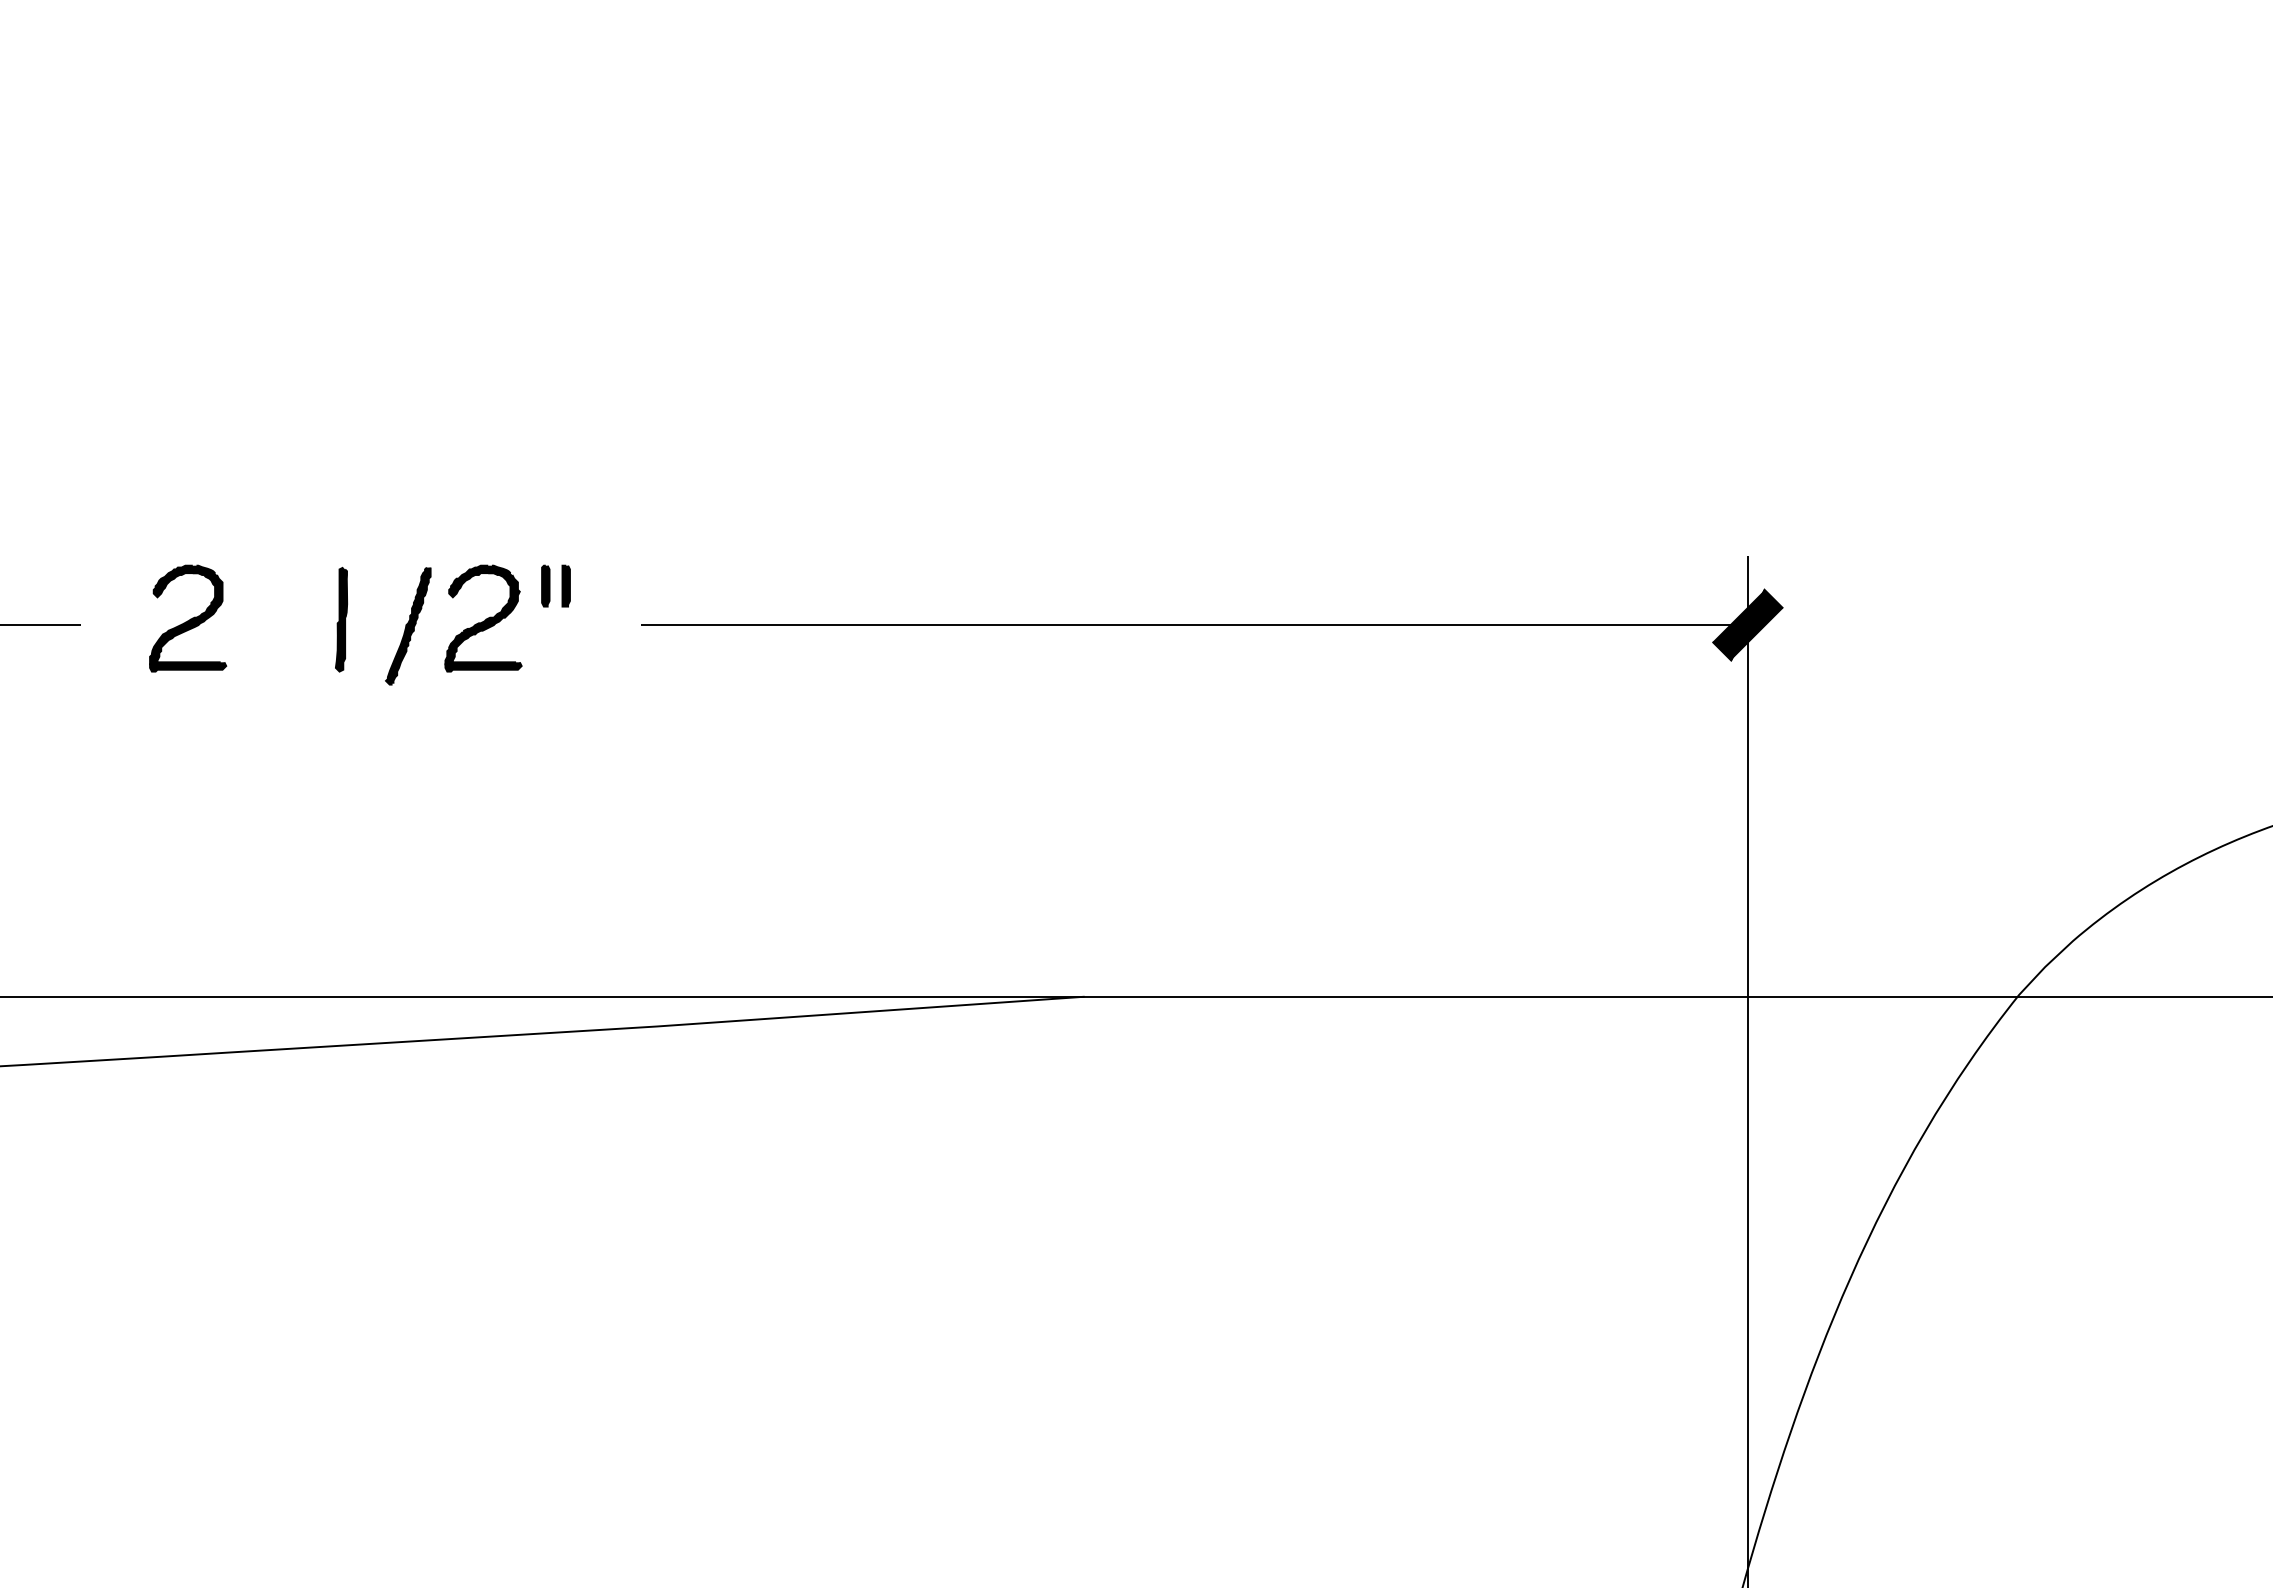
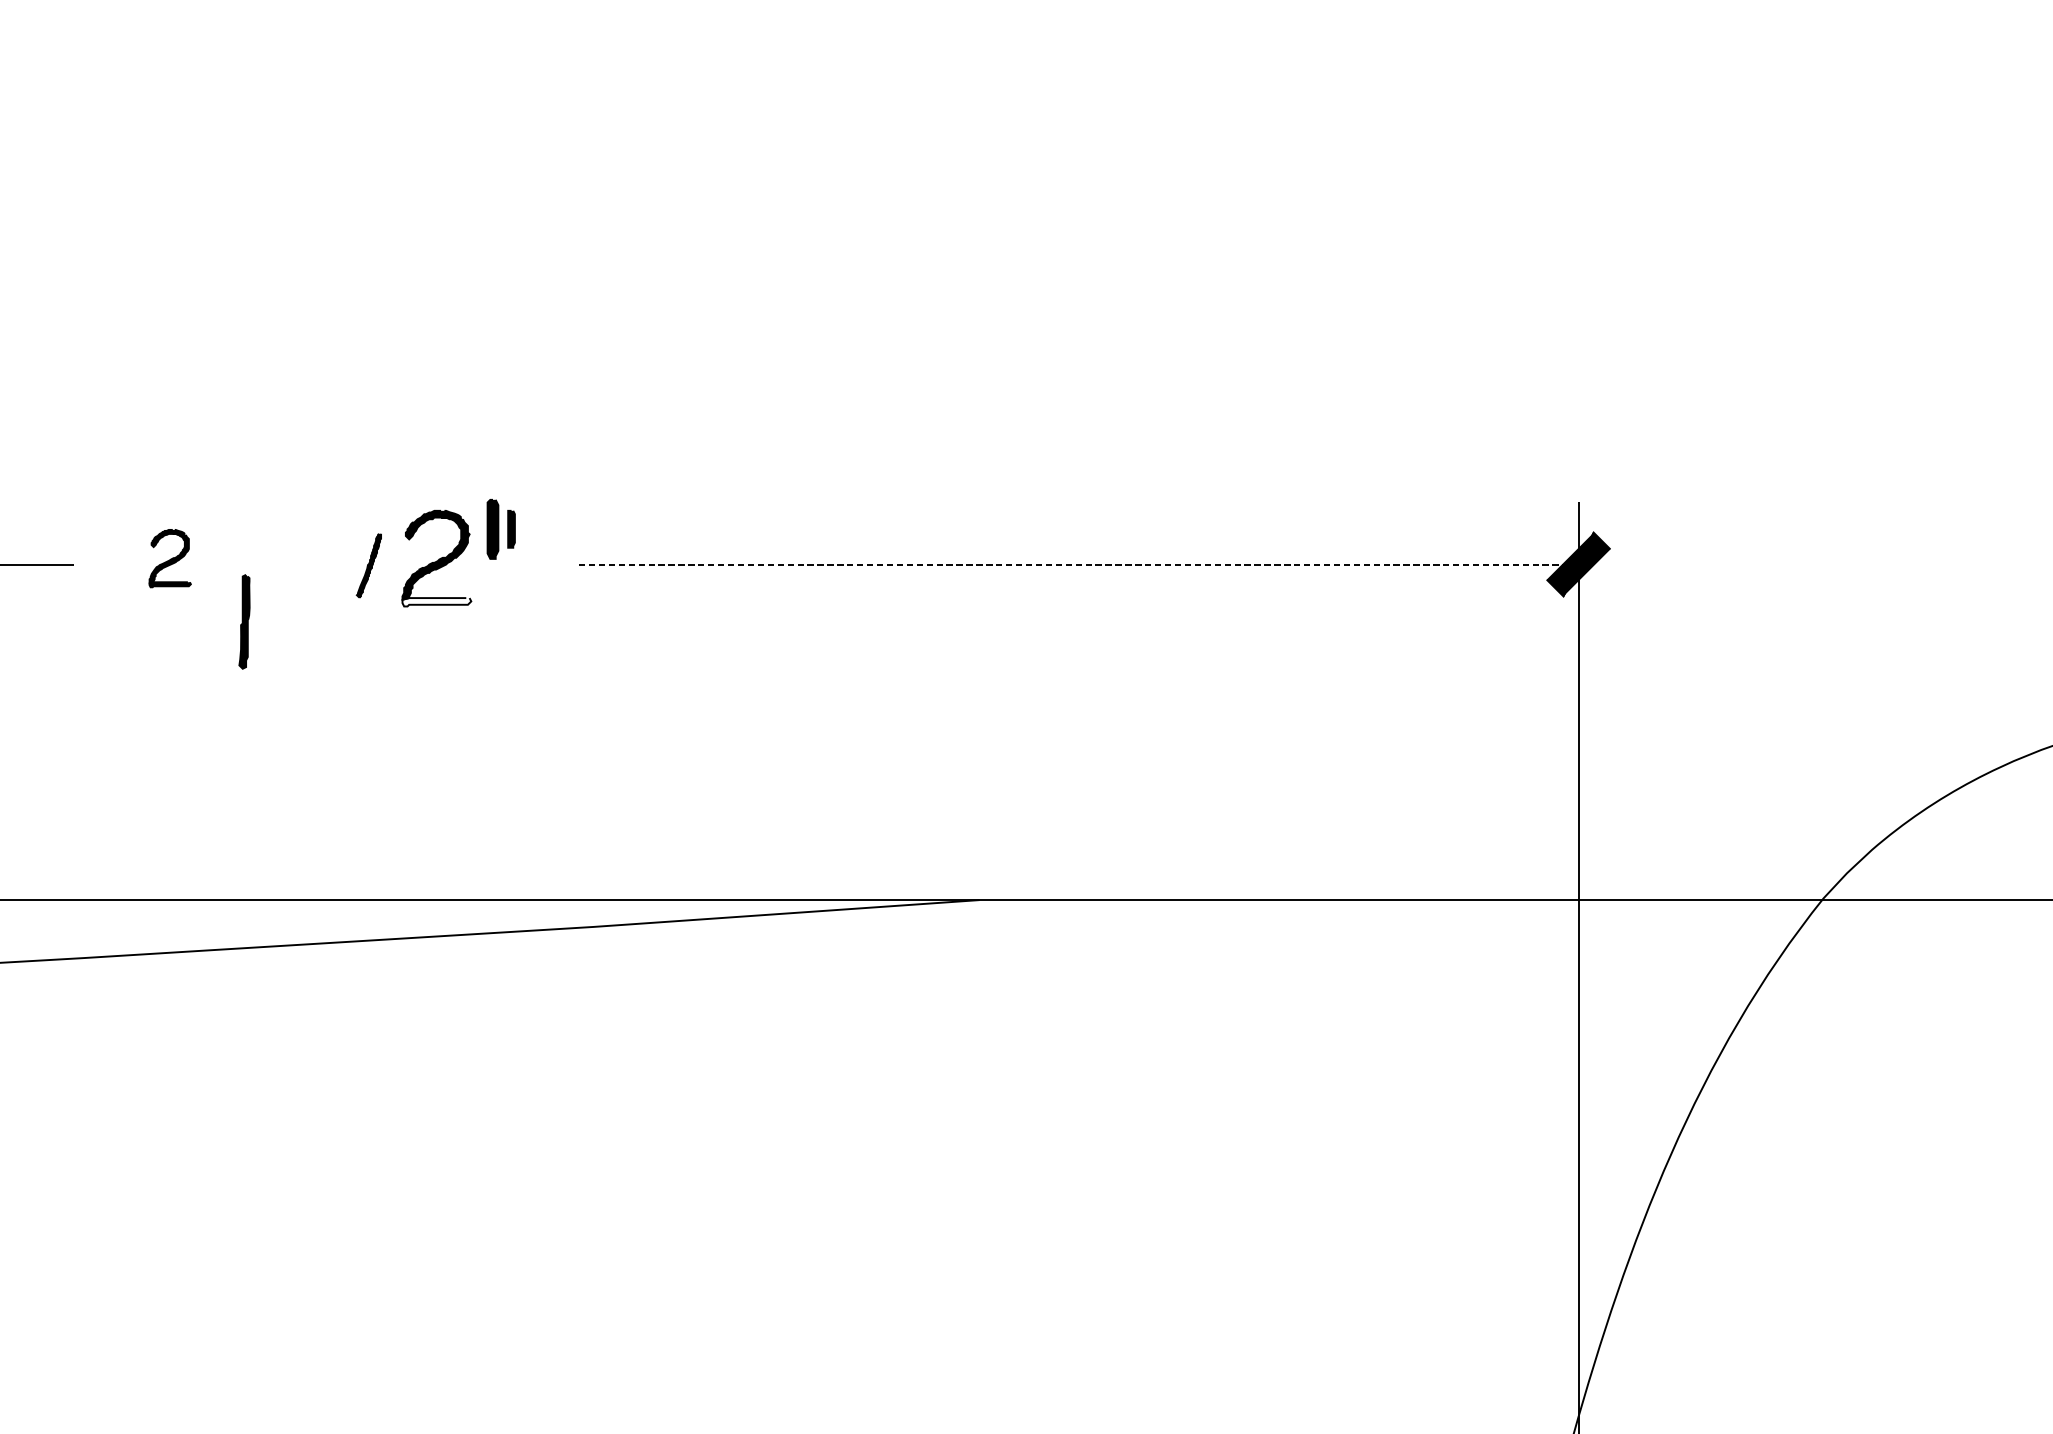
part: (545, 585) -> (492, 528), size x1.6
part: (188, 618) -> (170, 558), size x0.6
part: (341, 619) -> (244, 621), moved
line: (1194, 625) -> (1078, 564), solid -> dashed
part: (408, 626) -> (369, 565), size x0.6
fill: (483, 666) -> (436, 601), removed

